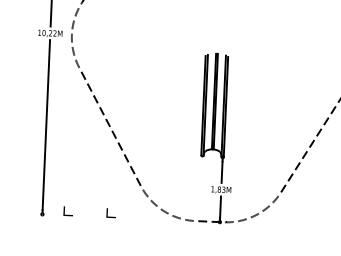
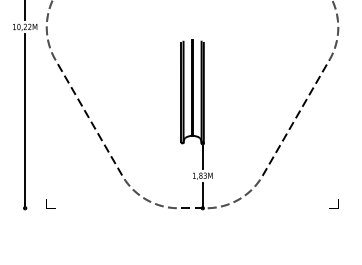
line: (106, 212) -> (89, 203), removed

